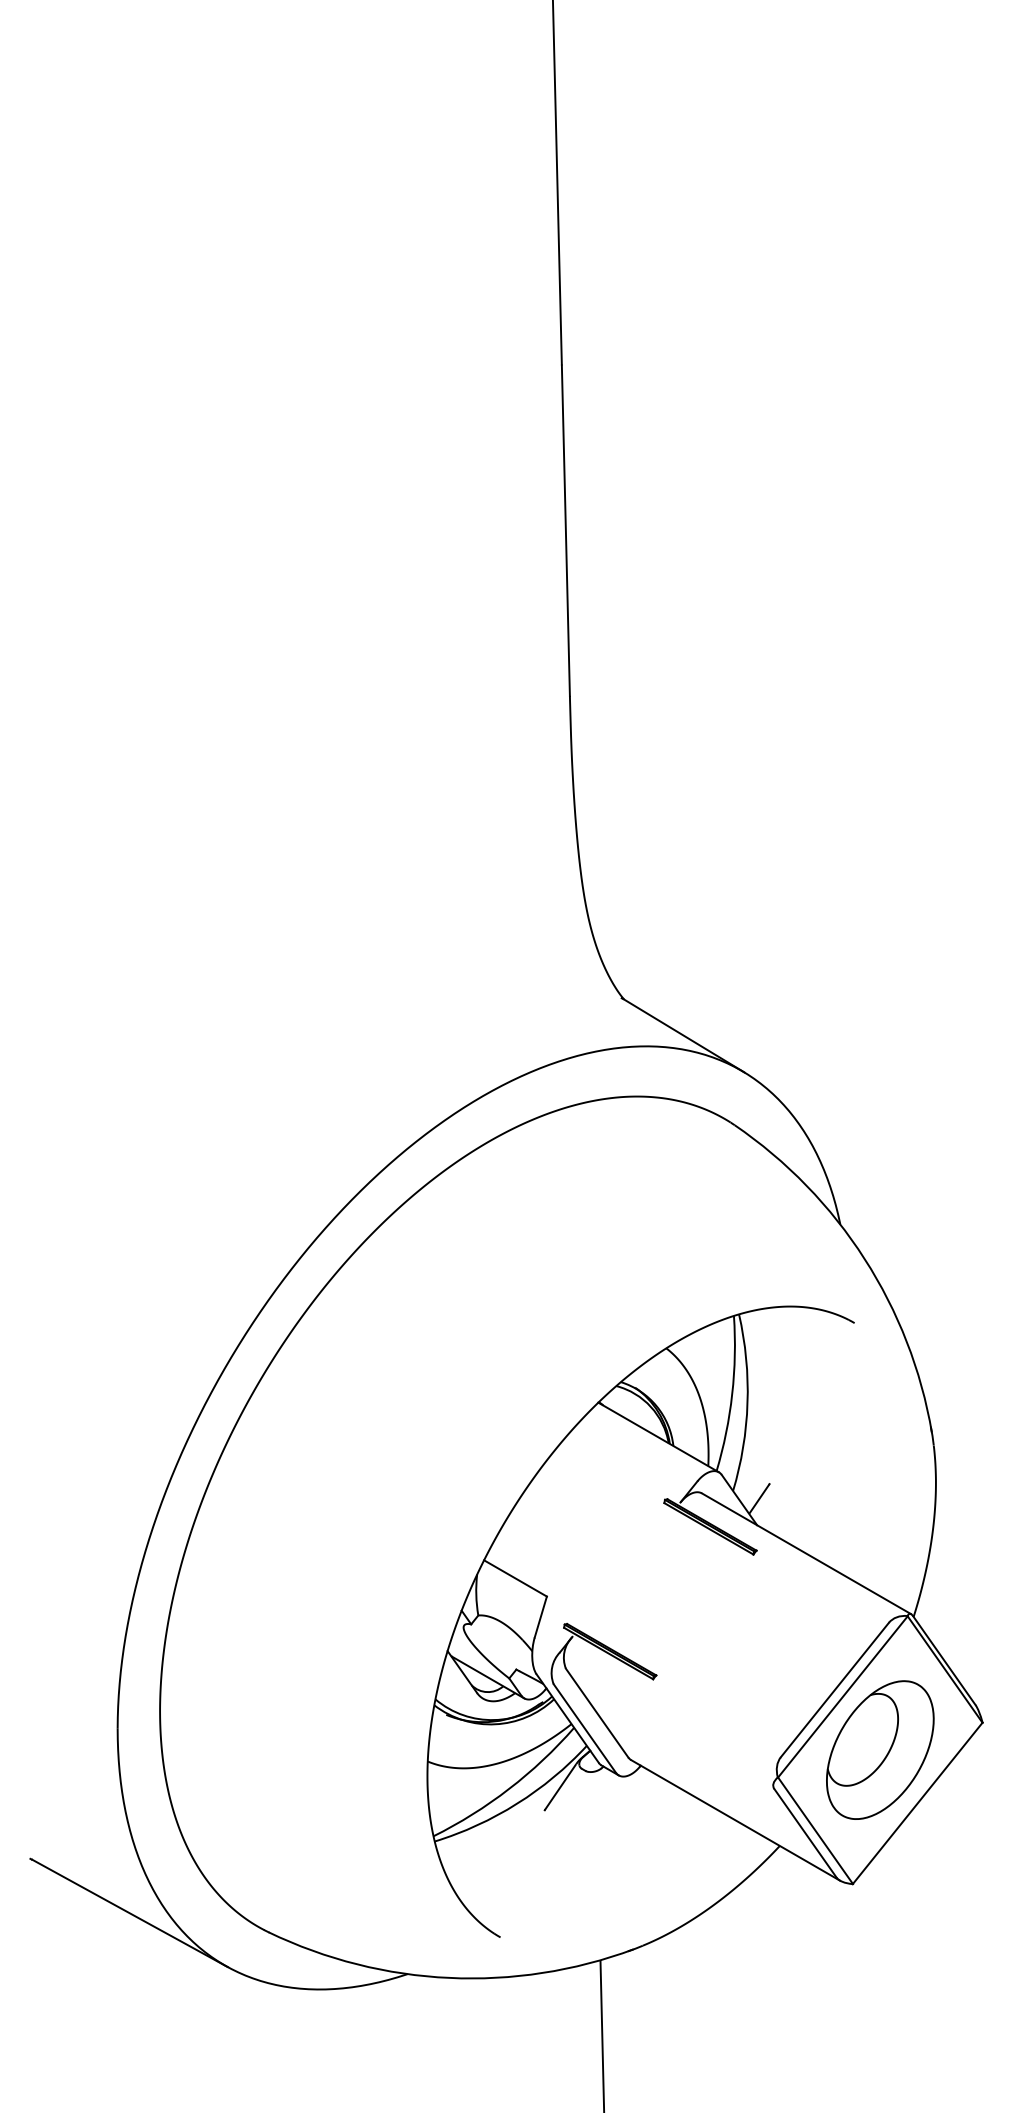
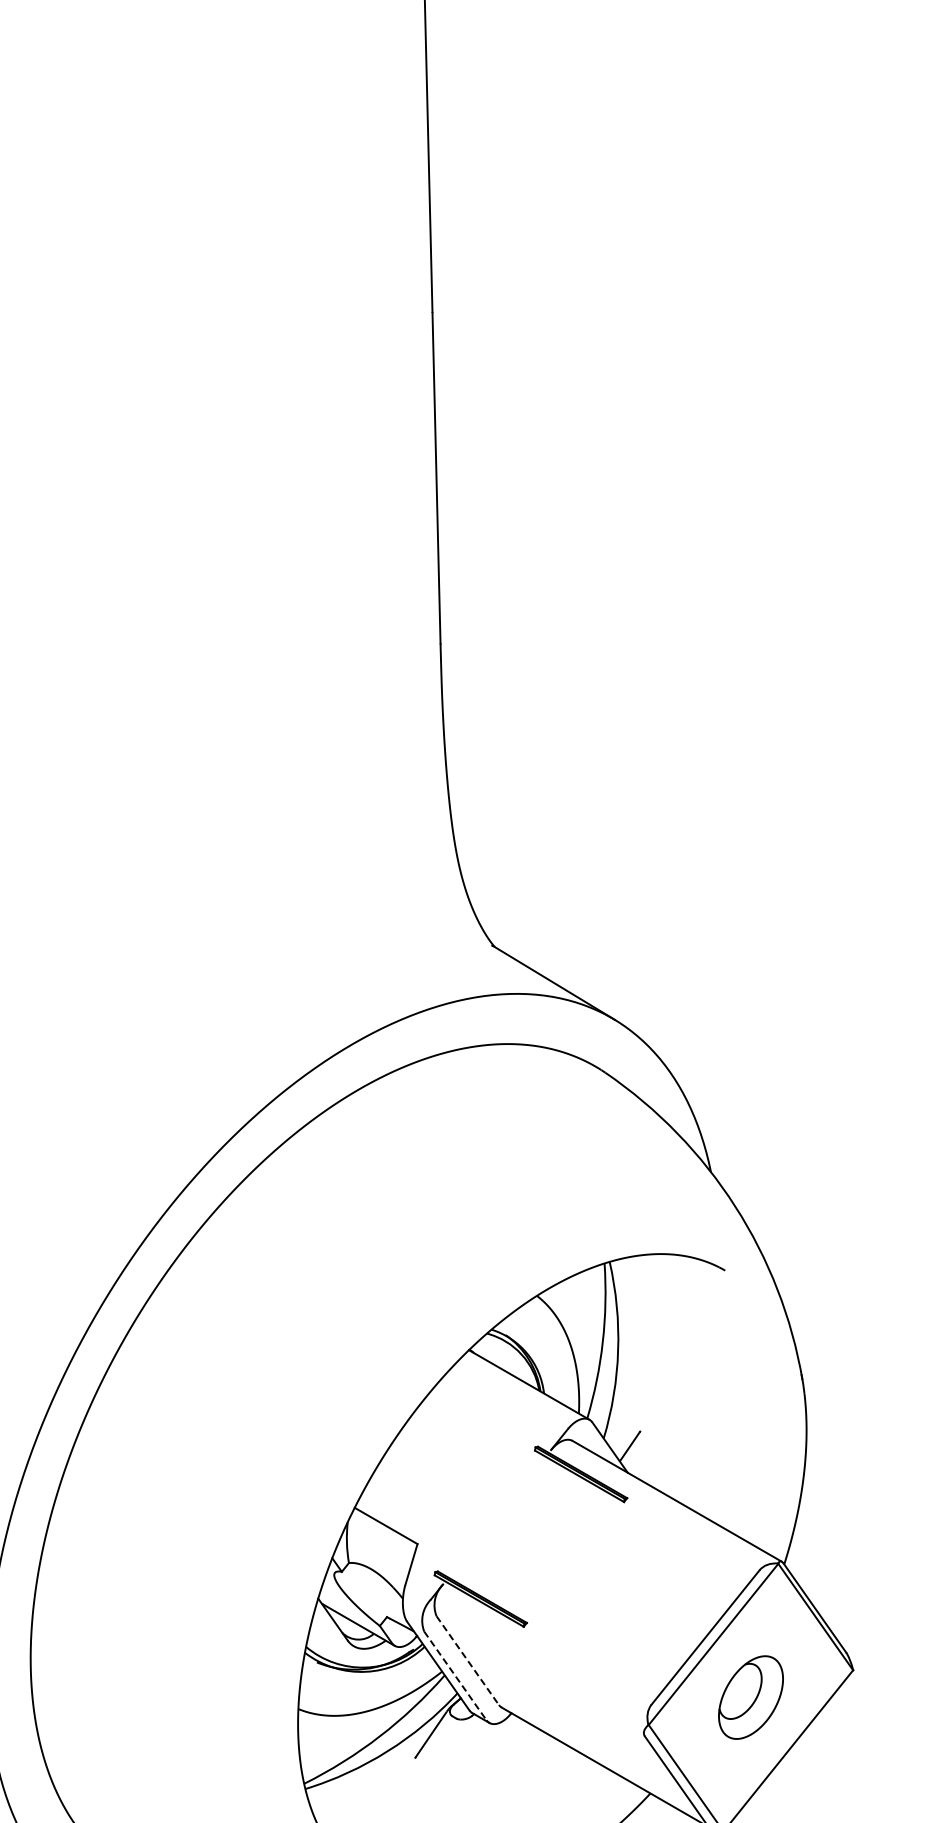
line: (597, 1713) -> (468, 1661), solid -> dashed
line: (585, 1728) -> (456, 1676), solid -> dashed
part: (880, 1749) -> (751, 1697), size x0.6

